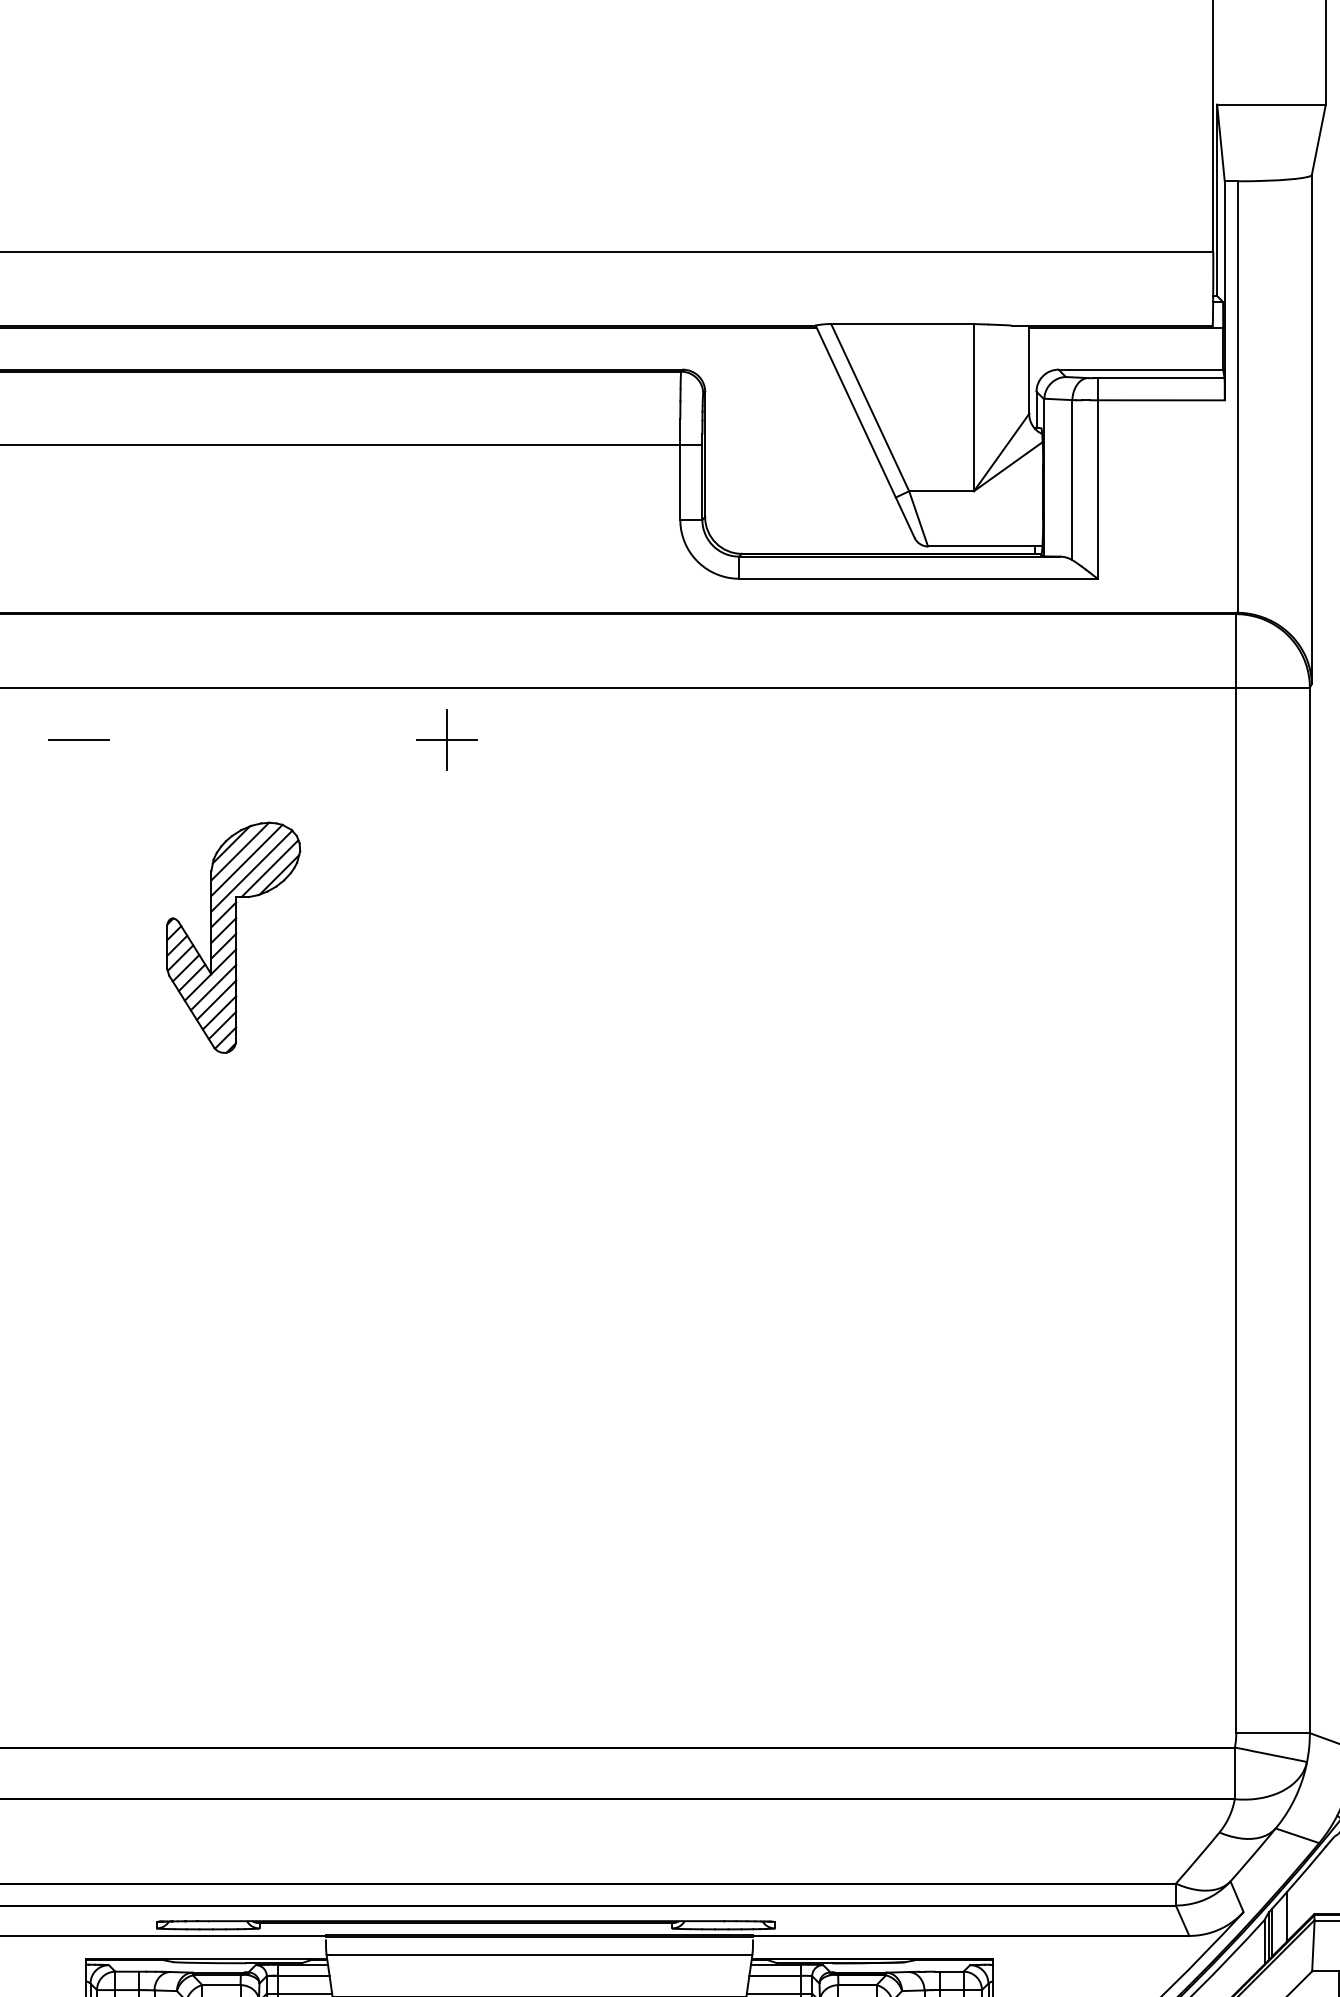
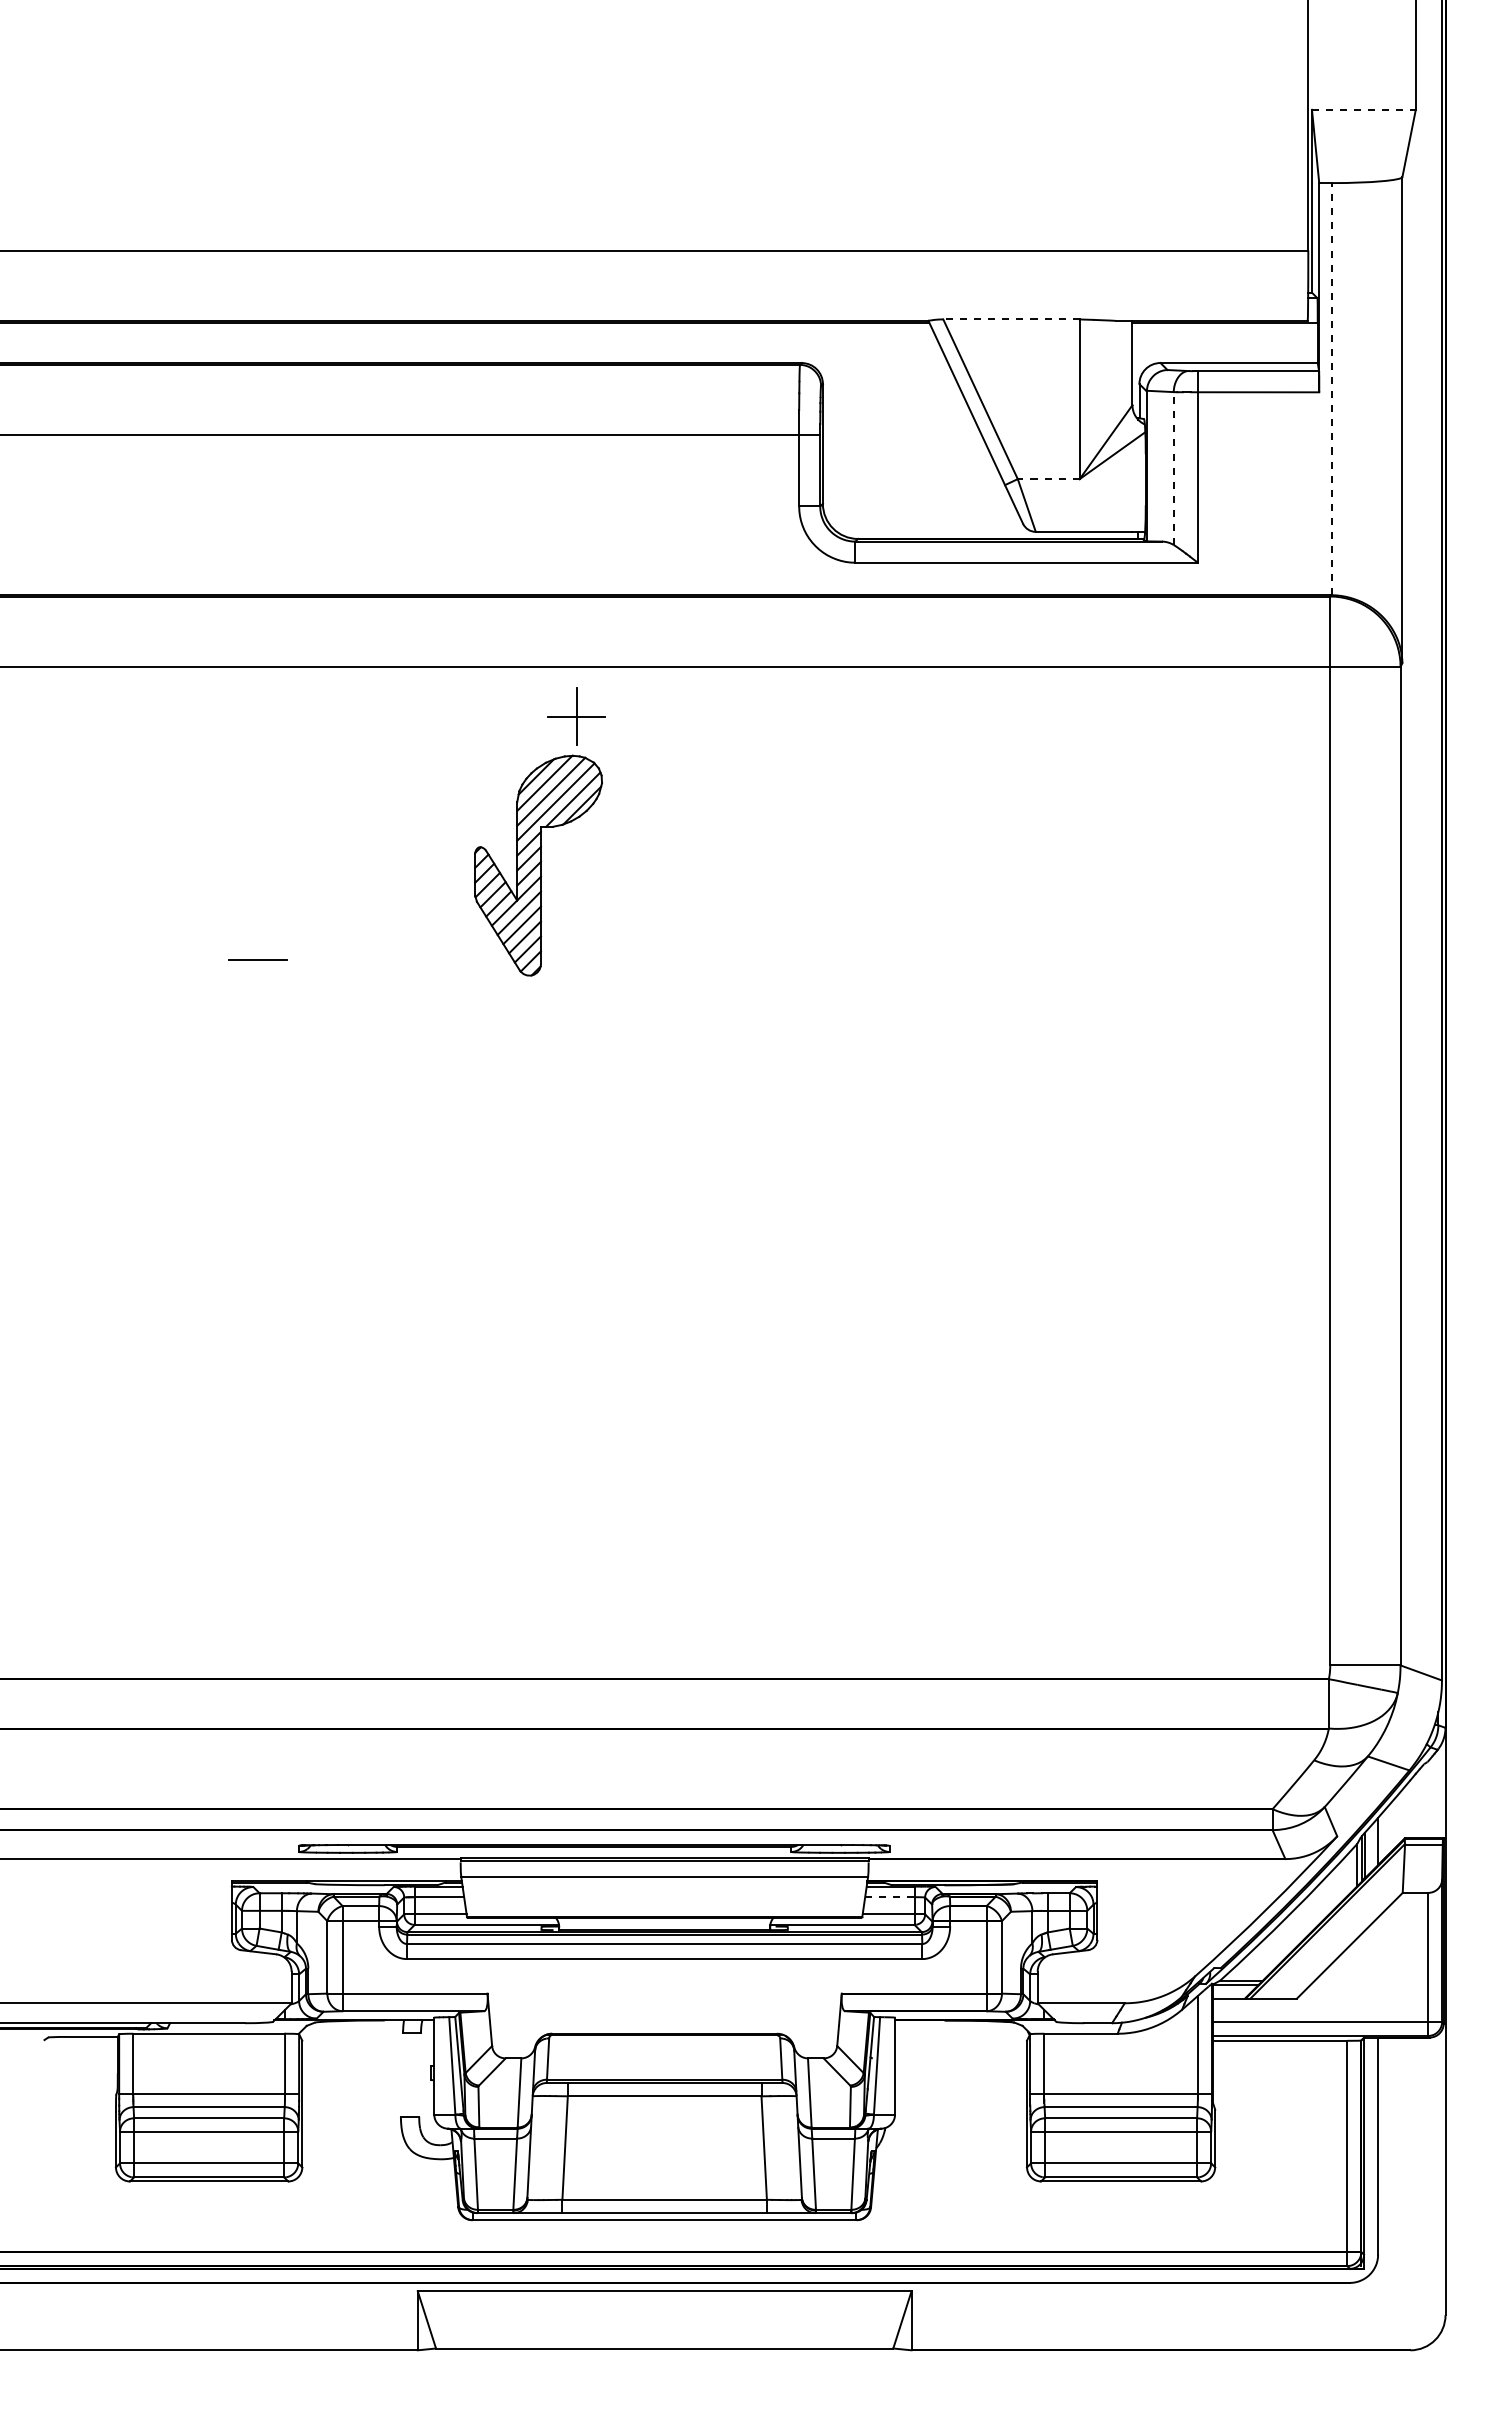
line: (1271, 104) -> (1363, 109), solid -> dashed
line: (902, 324) -> (1011, 319), solid -> dashed
line: (1238, 396) -> (1332, 388), solid -> dashed
line: (1072, 480) -> (1173, 468), solid -> dashed
line: (941, 491) -> (1048, 479), solid -> dashed
line: (78, 739) -> (257, 959), moved
part: (233, 937) -> (538, 865), moved
line: (775, 1976) -> (890, 1897), solid -> dashed

